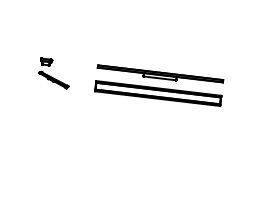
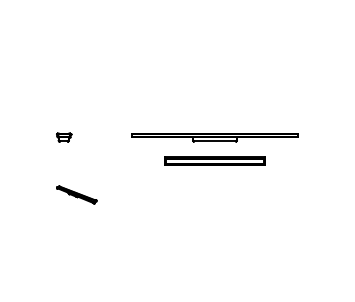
part: (53, 79) -> (76, 194), moved
part: (157, 93) -> (214, 161), size x0.6

